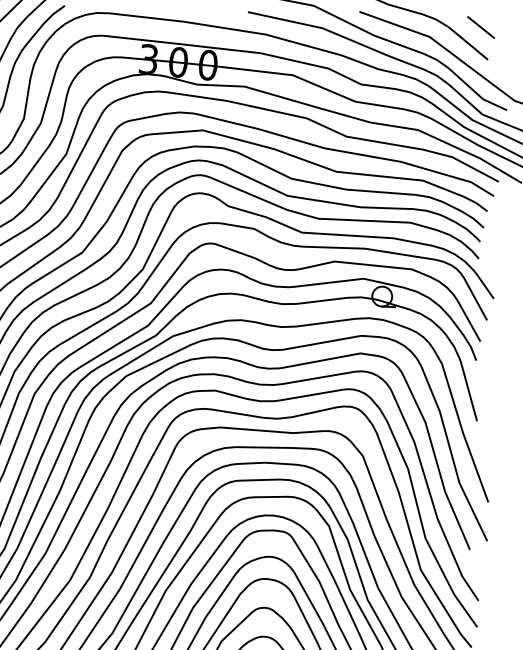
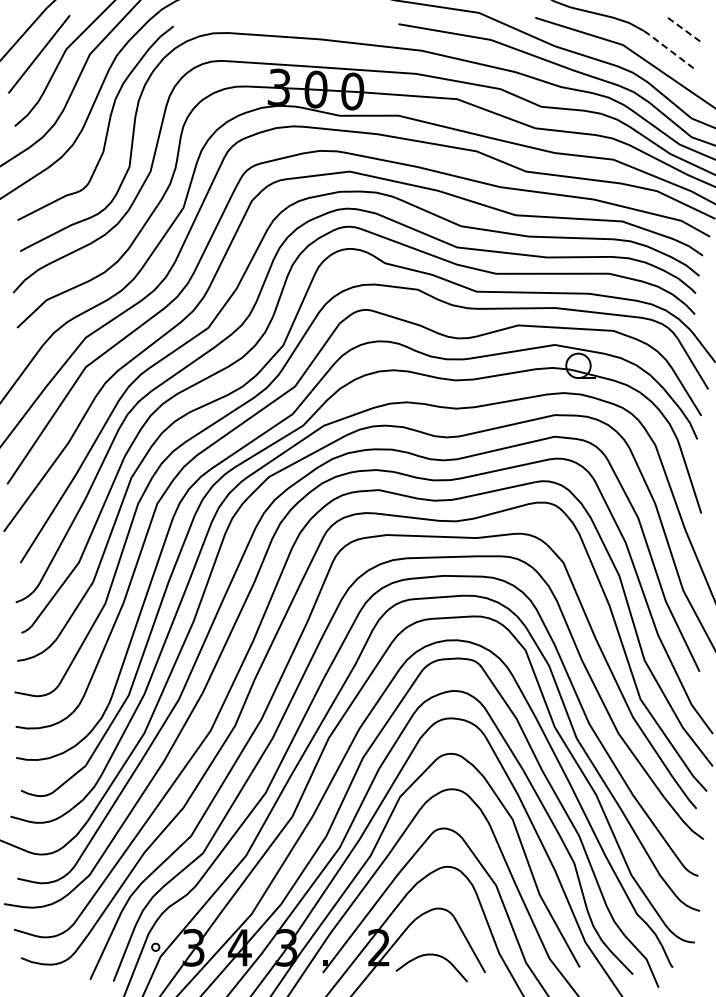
line: (481, 27) -> (685, 30), solid -> dashed
line: (467, 43) -> (669, 50), solid -> dashed

